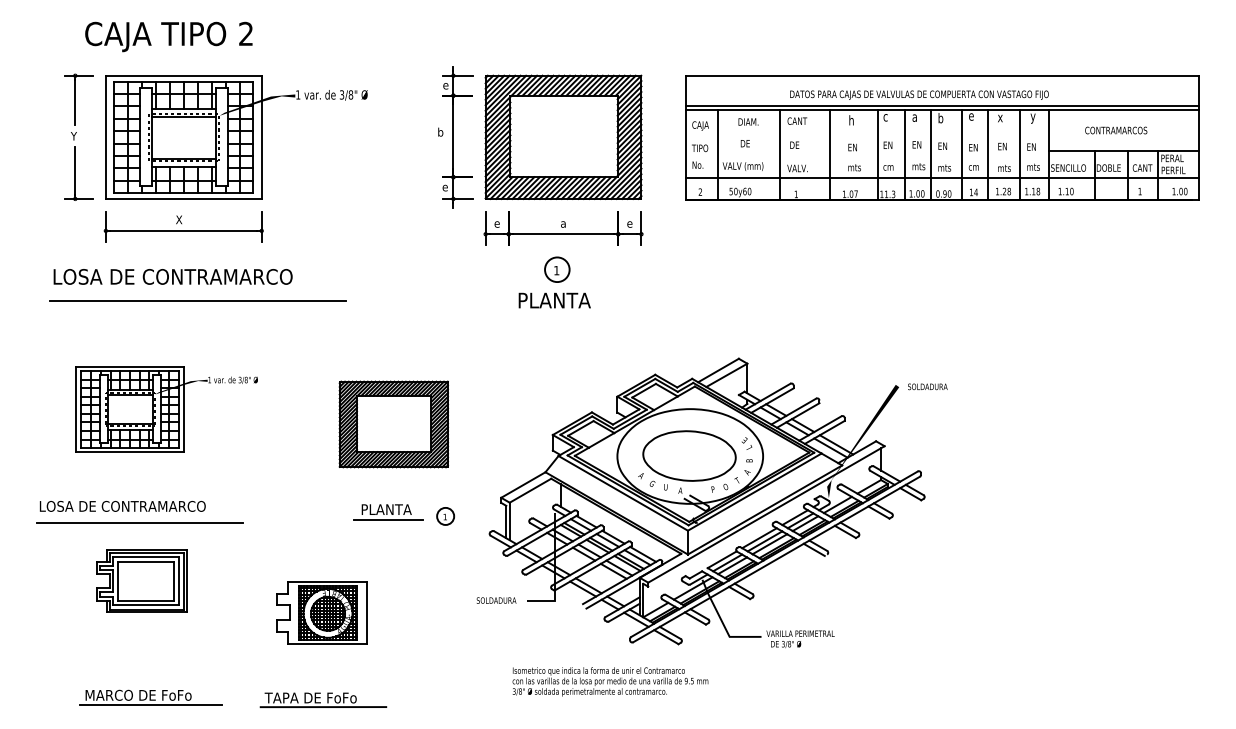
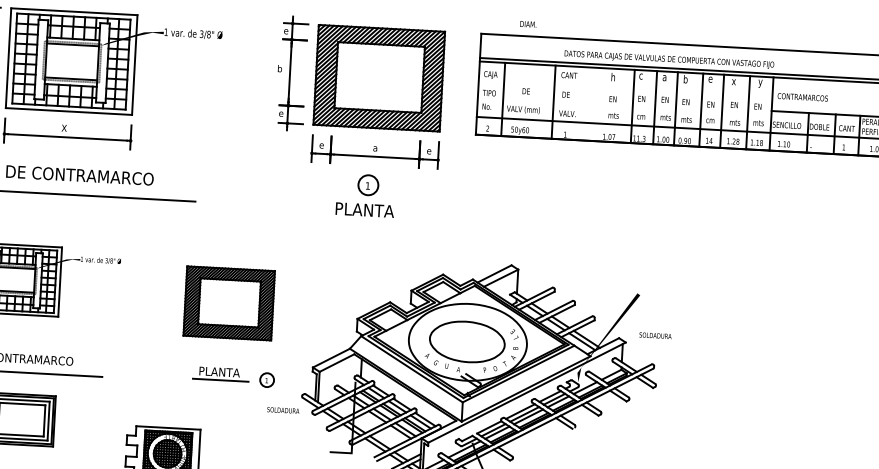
text: (748, 121) -> (528, 23), moved
text: (1116, 130) -> (803, 97), moved
line: (830, 154) -> (594, 103), removed
text: (927, 386) -> (655, 335), moved
text: (496, 600) -> (283, 410), moved

